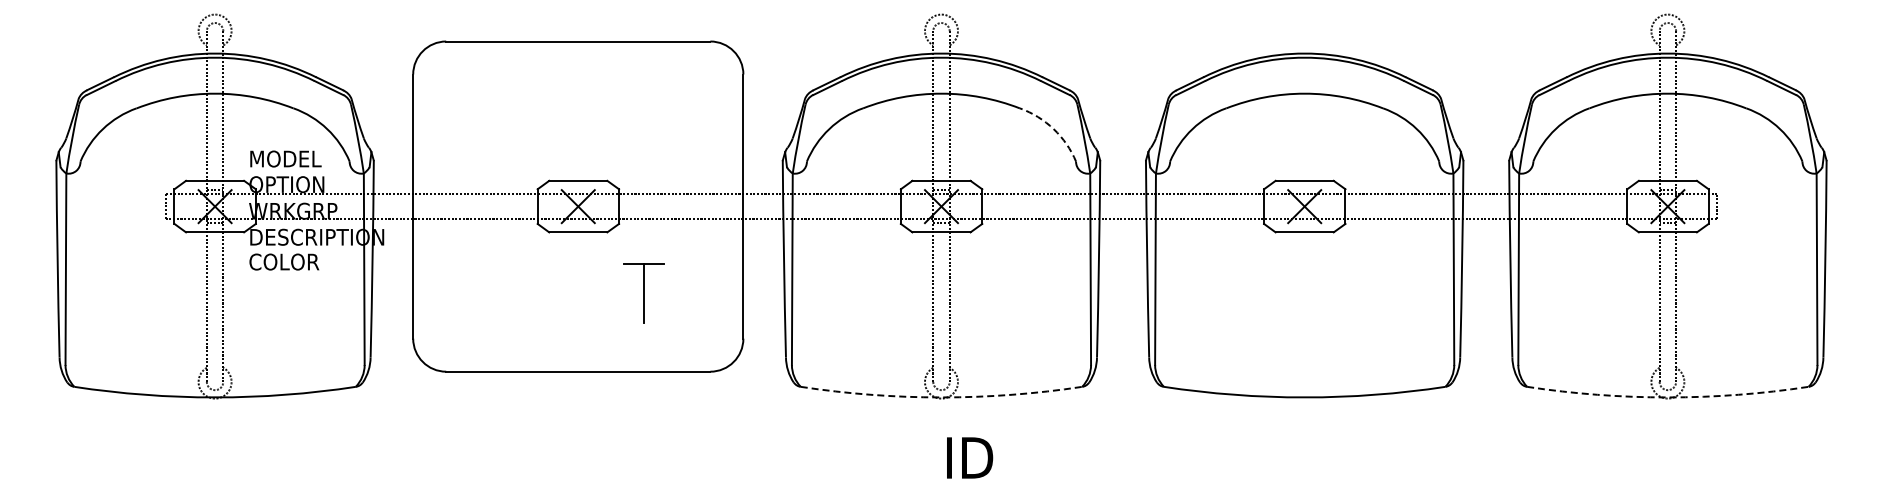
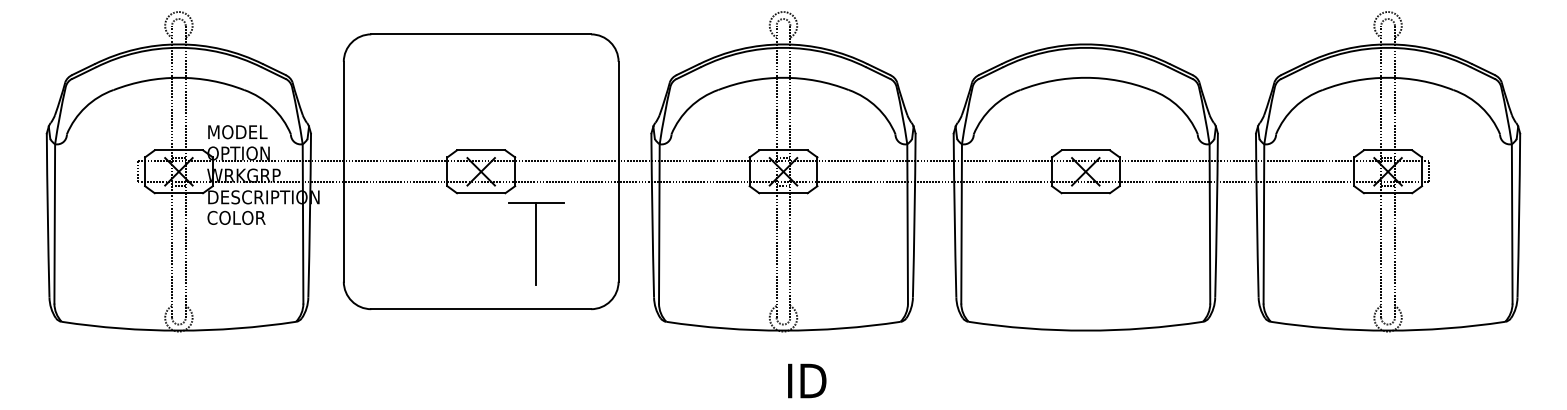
arc: (1053, 129) -> (876, 107), dashed -> solid
part: (643, 293) -> (535, 244), size x1.67
arc: (941, 397) -> (783, 330), dashed -> solid
arc: (1667, 397) -> (1387, 330), dashed -> solid

